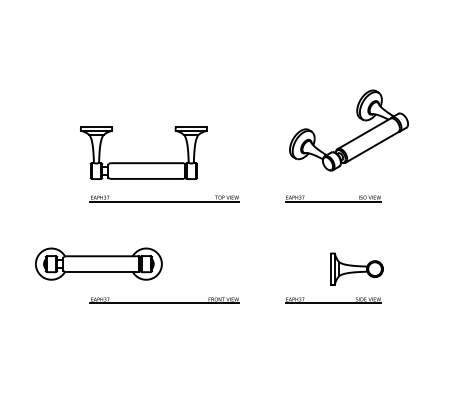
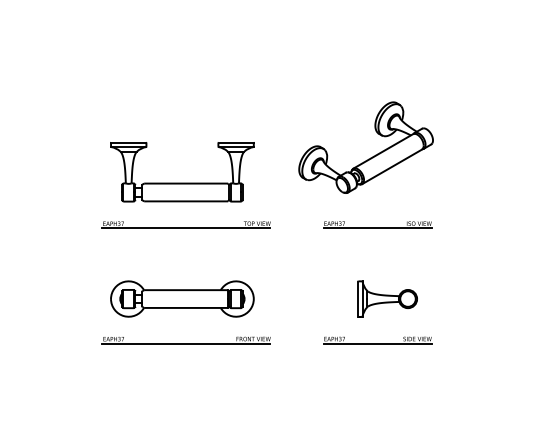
part: (353, 138) -> (371, 156), moved
part: (143, 162) -> (181, 182), moved
part: (98, 263) -> (181, 298), moved
part: (356, 268) -> (387, 298), moved

